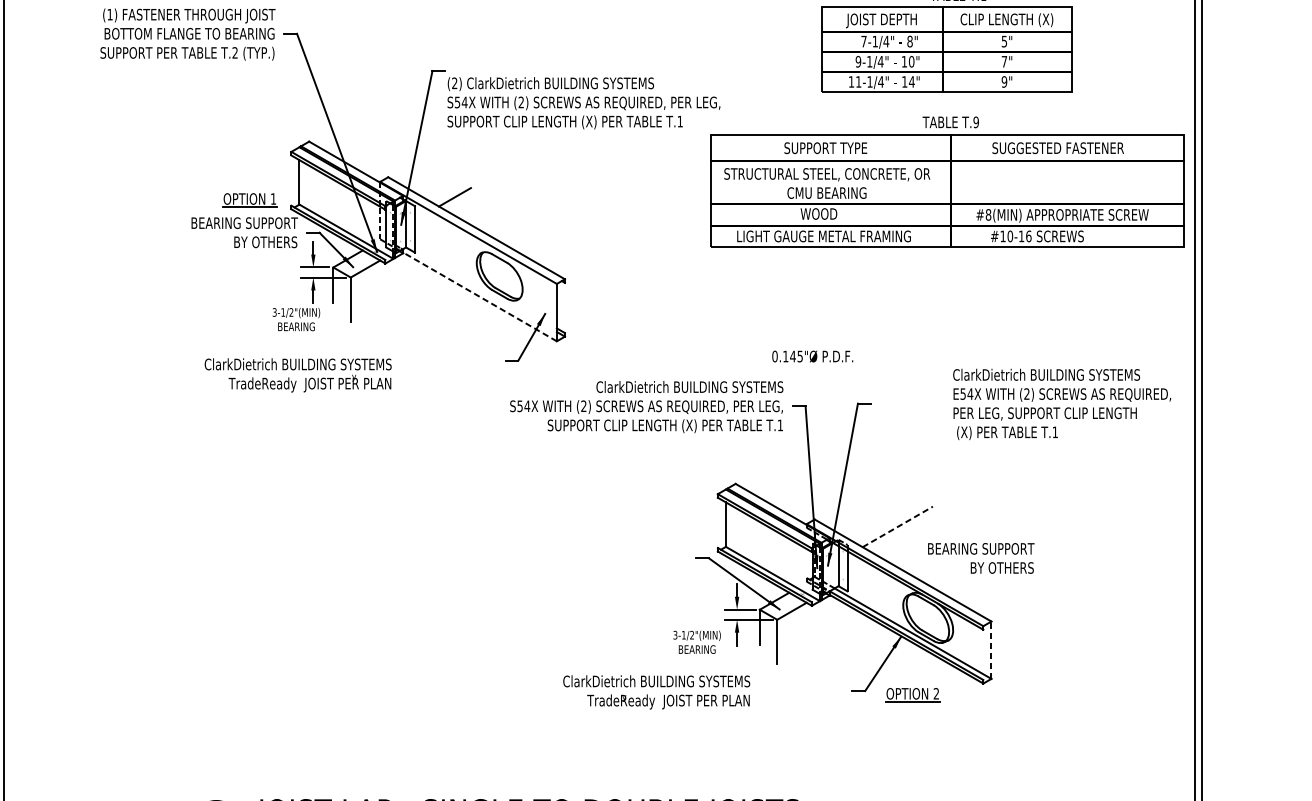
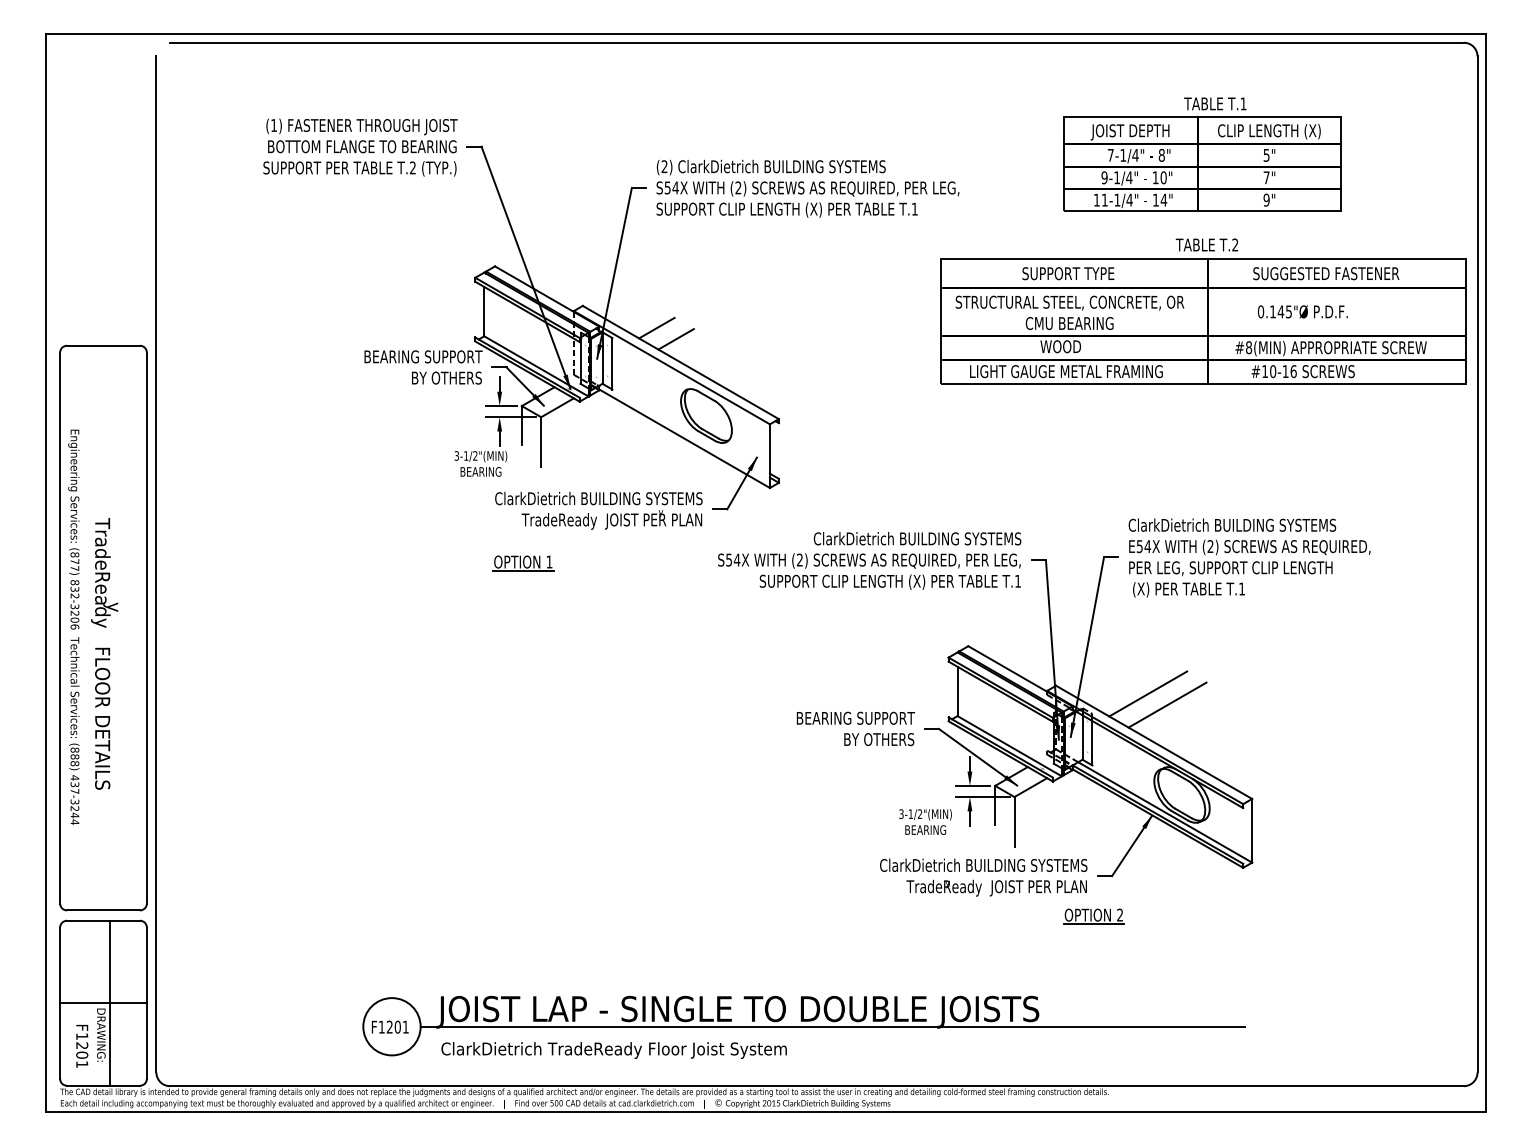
text: (583, 102) -> (807, 188), moved
text: (976, 121) -> (1235, 244), T.9 -> T.2
part: (250, 200) -> (523, 563), moved
line: (471, 207) -> (675, 339), added
line: (479, 296) -> (684, 438), dashed -> solid
text: (812, 356) -> (1302, 311), moved
text: (297, 375) -> (598, 510), moved
text: (1062, 403) -> (1249, 557), moved
line: (898, 526) -> (1148, 693), dashed -> solid
line: (915, 536) -> (1167, 704), added
text: (980, 558) -> (855, 728), moved
line: (991, 649) -> (1252, 830), dashed -> solid
text: (656, 692) -> (983, 877), moved
part: (912, 695) -> (1093, 916), moved

